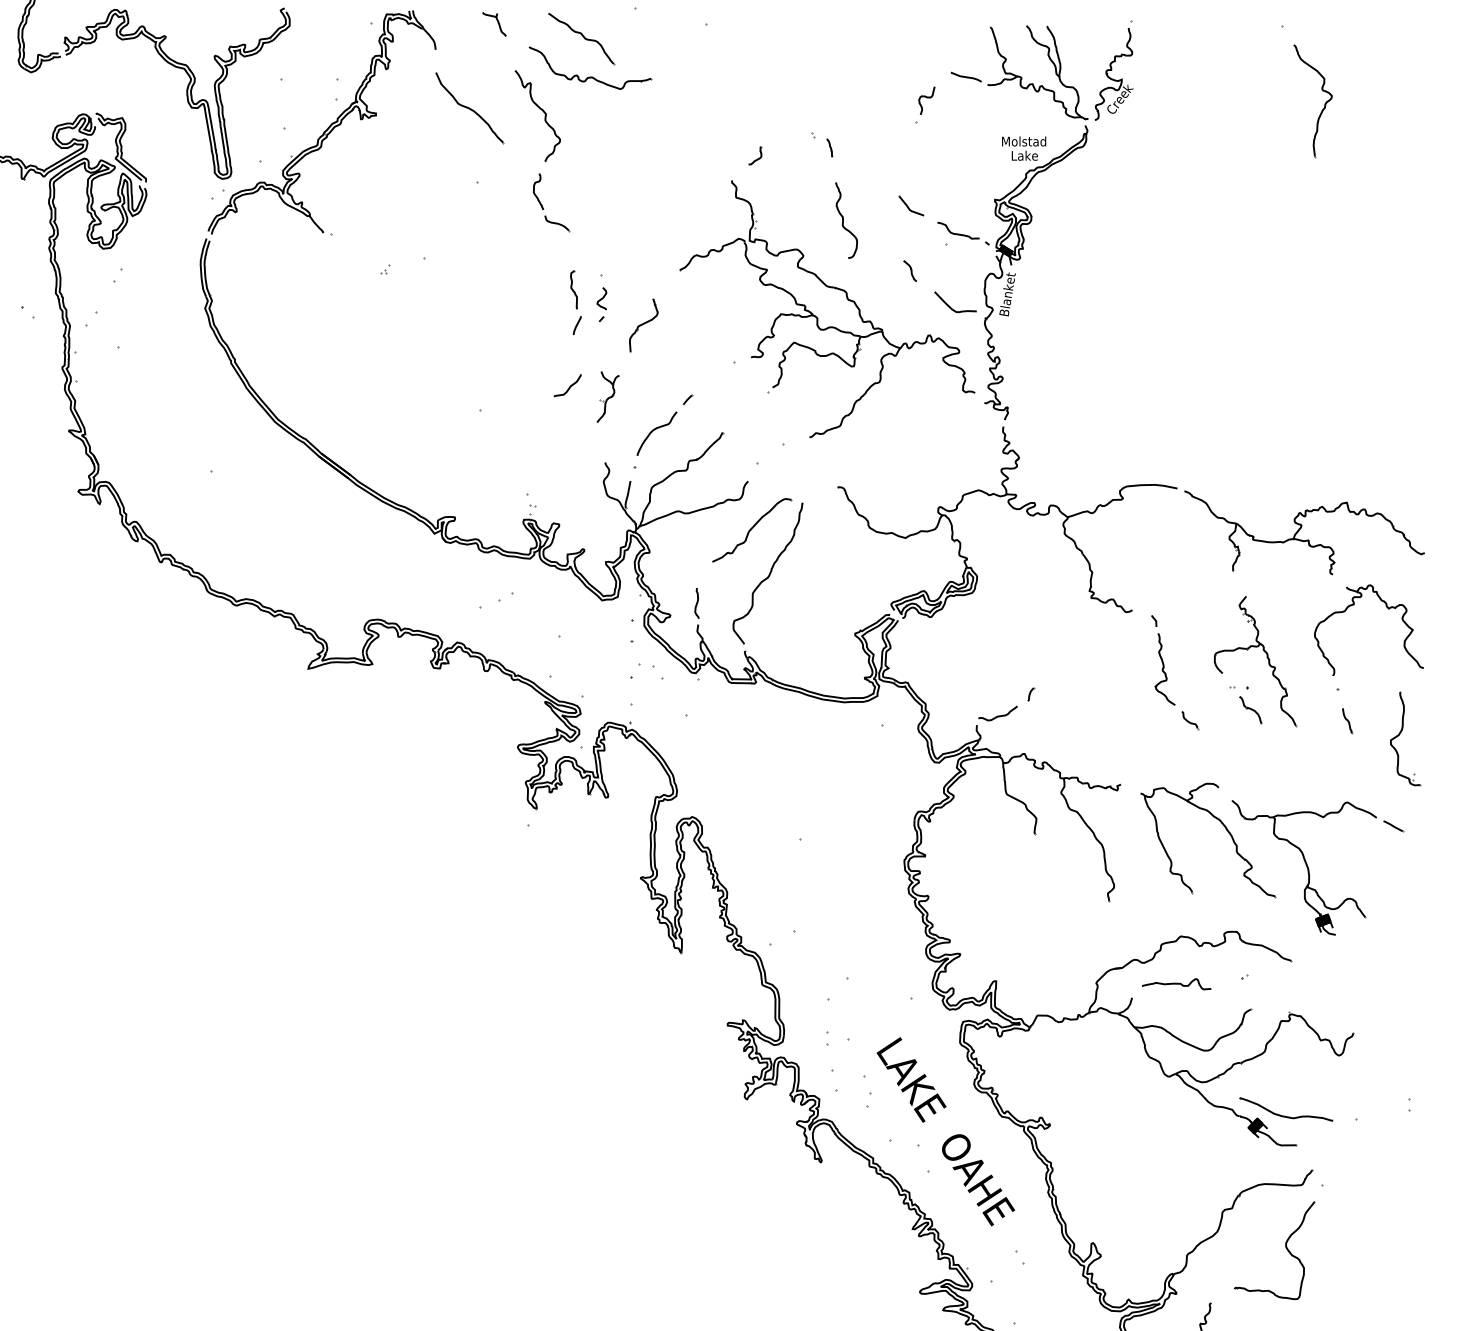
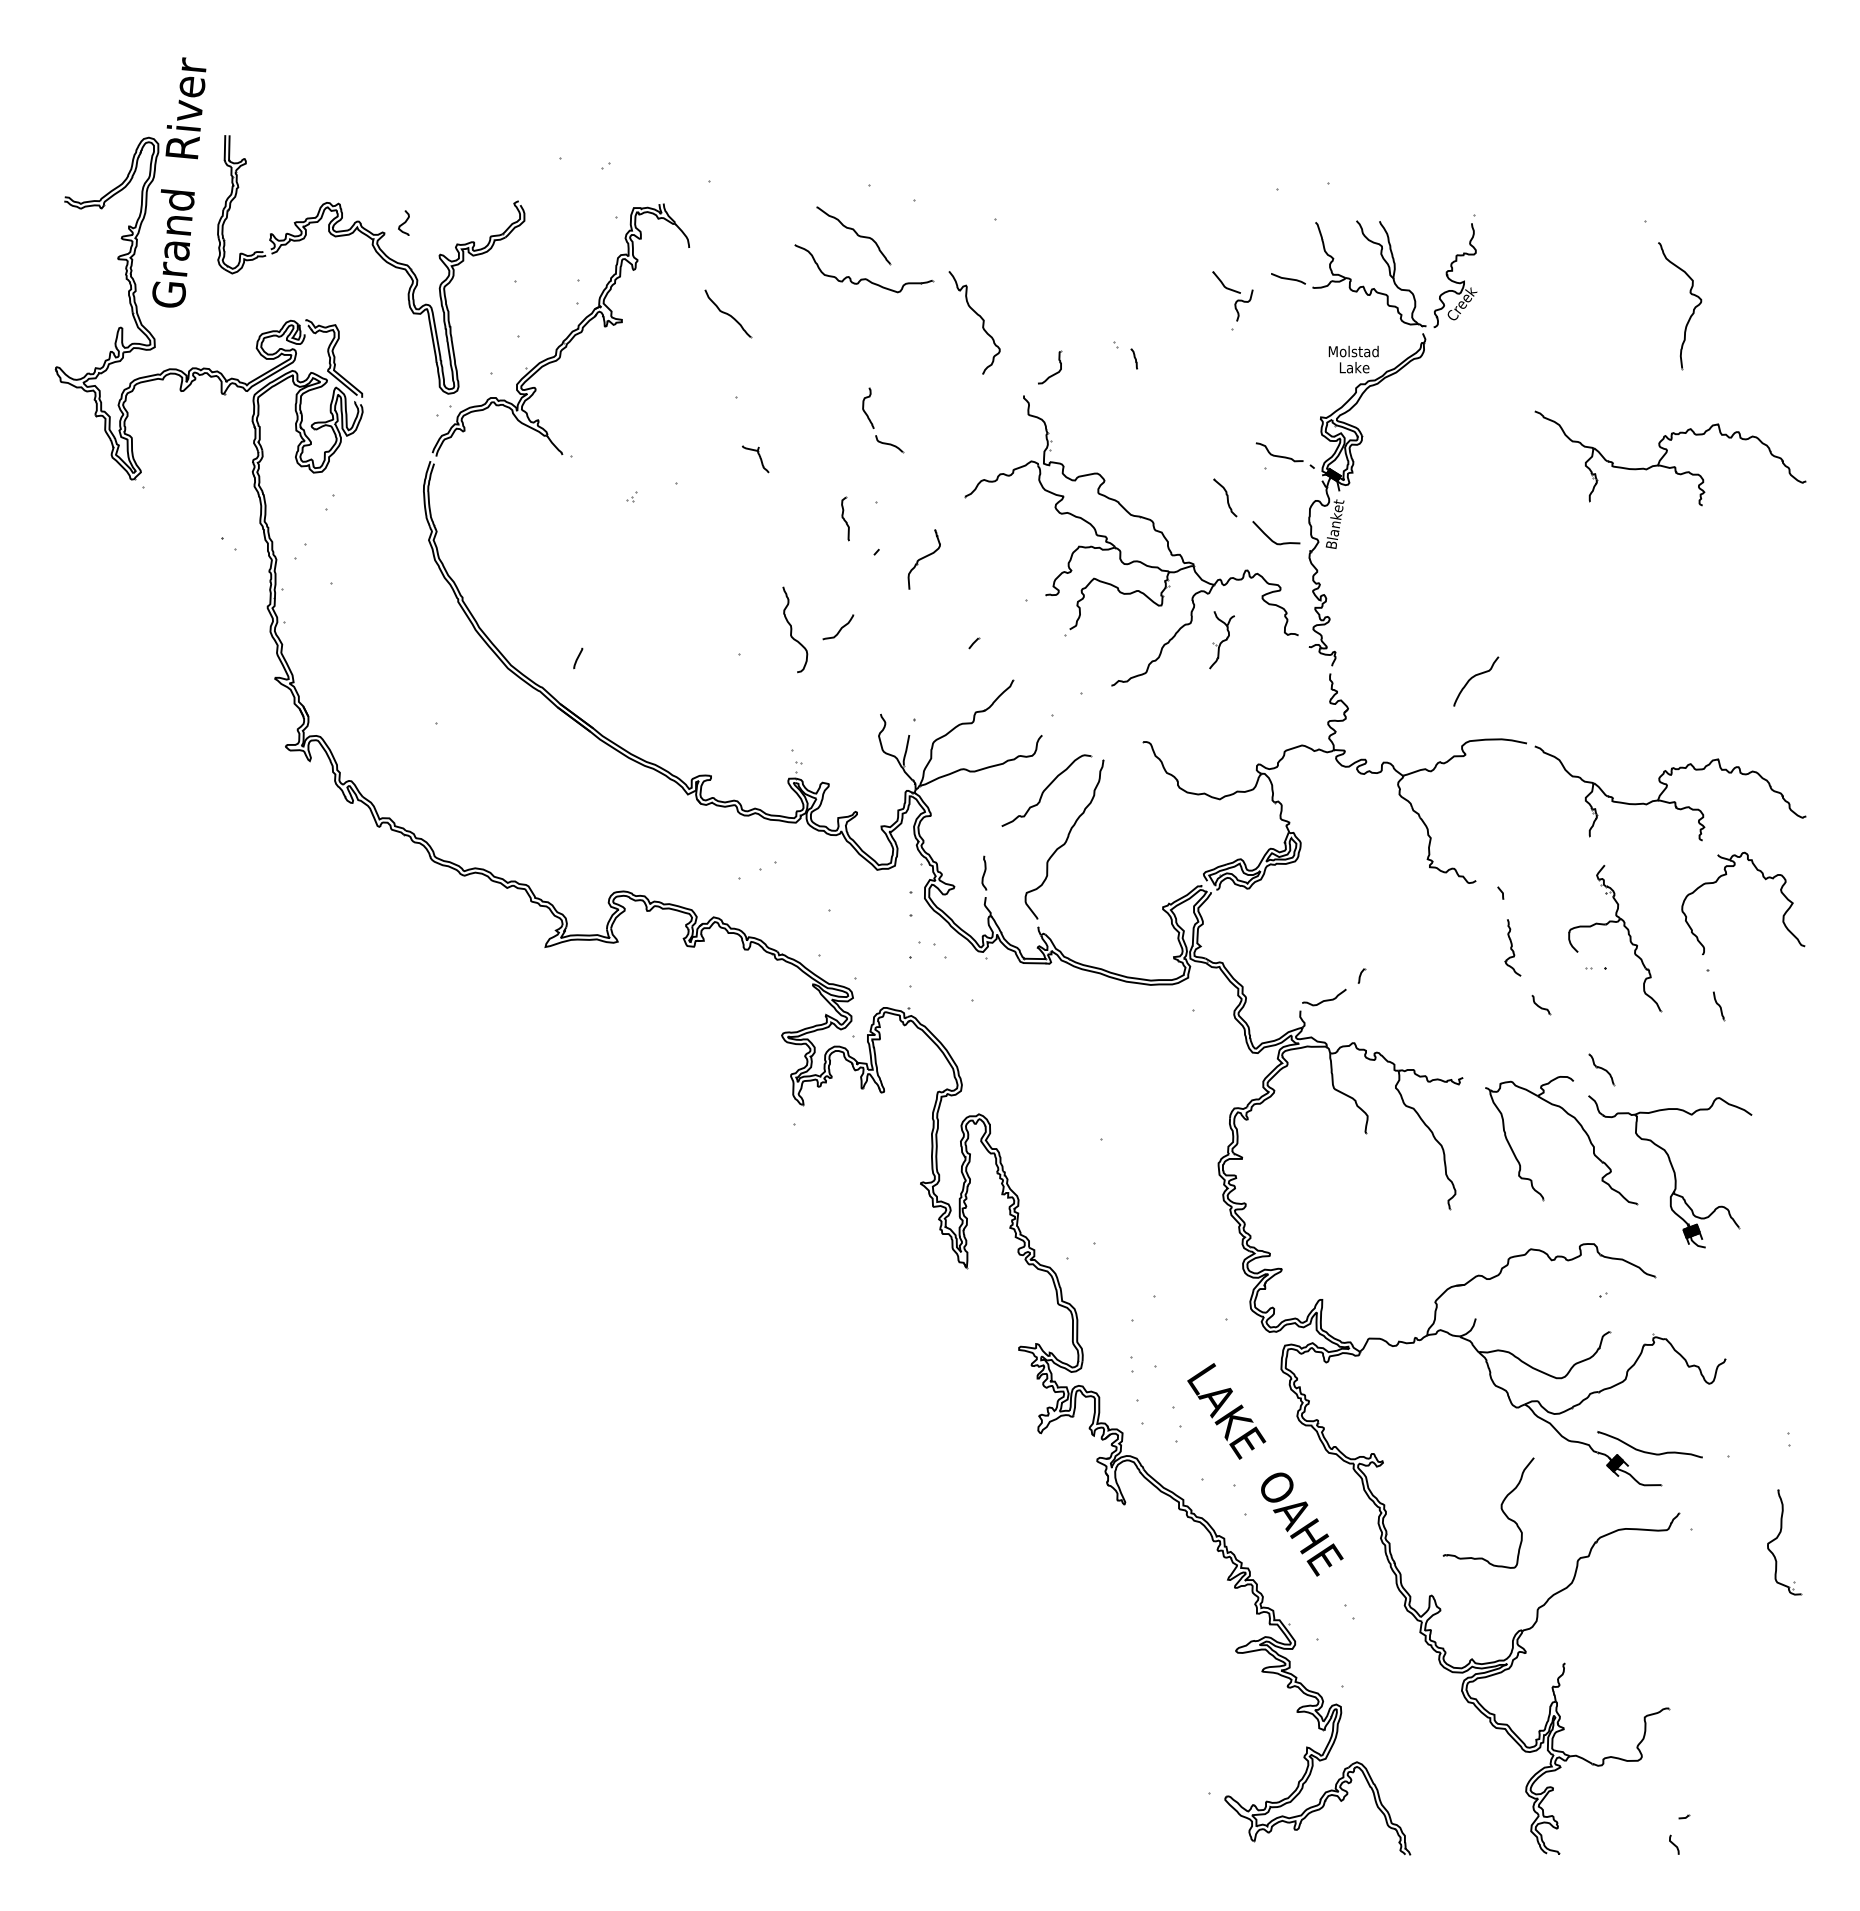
part: (494, 24) -> (755, 459), moved
part: (470, 107) -> (728, 313), size x0.6
curve: (541, 110) -> (978, 316), moved
part: (755, 155) -> (1050, 367), size x1.6
part: (543, 206) -> (873, 424), moved
part: (911, 206) -> (1226, 282), moved
curve: (844, 220) -> (792, 629), moved
part: (1304, 236) -> (1670, 458), added
part: (909, 270) -> (1224, 497), size x1.6
curve: (601, 298) -> (403, 222), moved
curve: (577, 325) -> (578, 658), moved
part: (607, 397) -> (1221, 640), moved
curve: (655, 430) -> (1474, 677), moved
part: (1164, 669) -> (1512, 947), size x0.7
part: (1250, 709) -> (1601, 1069), moved
part: (1400, 734) -> (1778, 1537), moved
line: (1393, 826) -> (1770, 1125), removed
curve: (1176, 983) -> (1525, 1302), removed
part: (1285, 1246) -> (1500, 1508), moved

